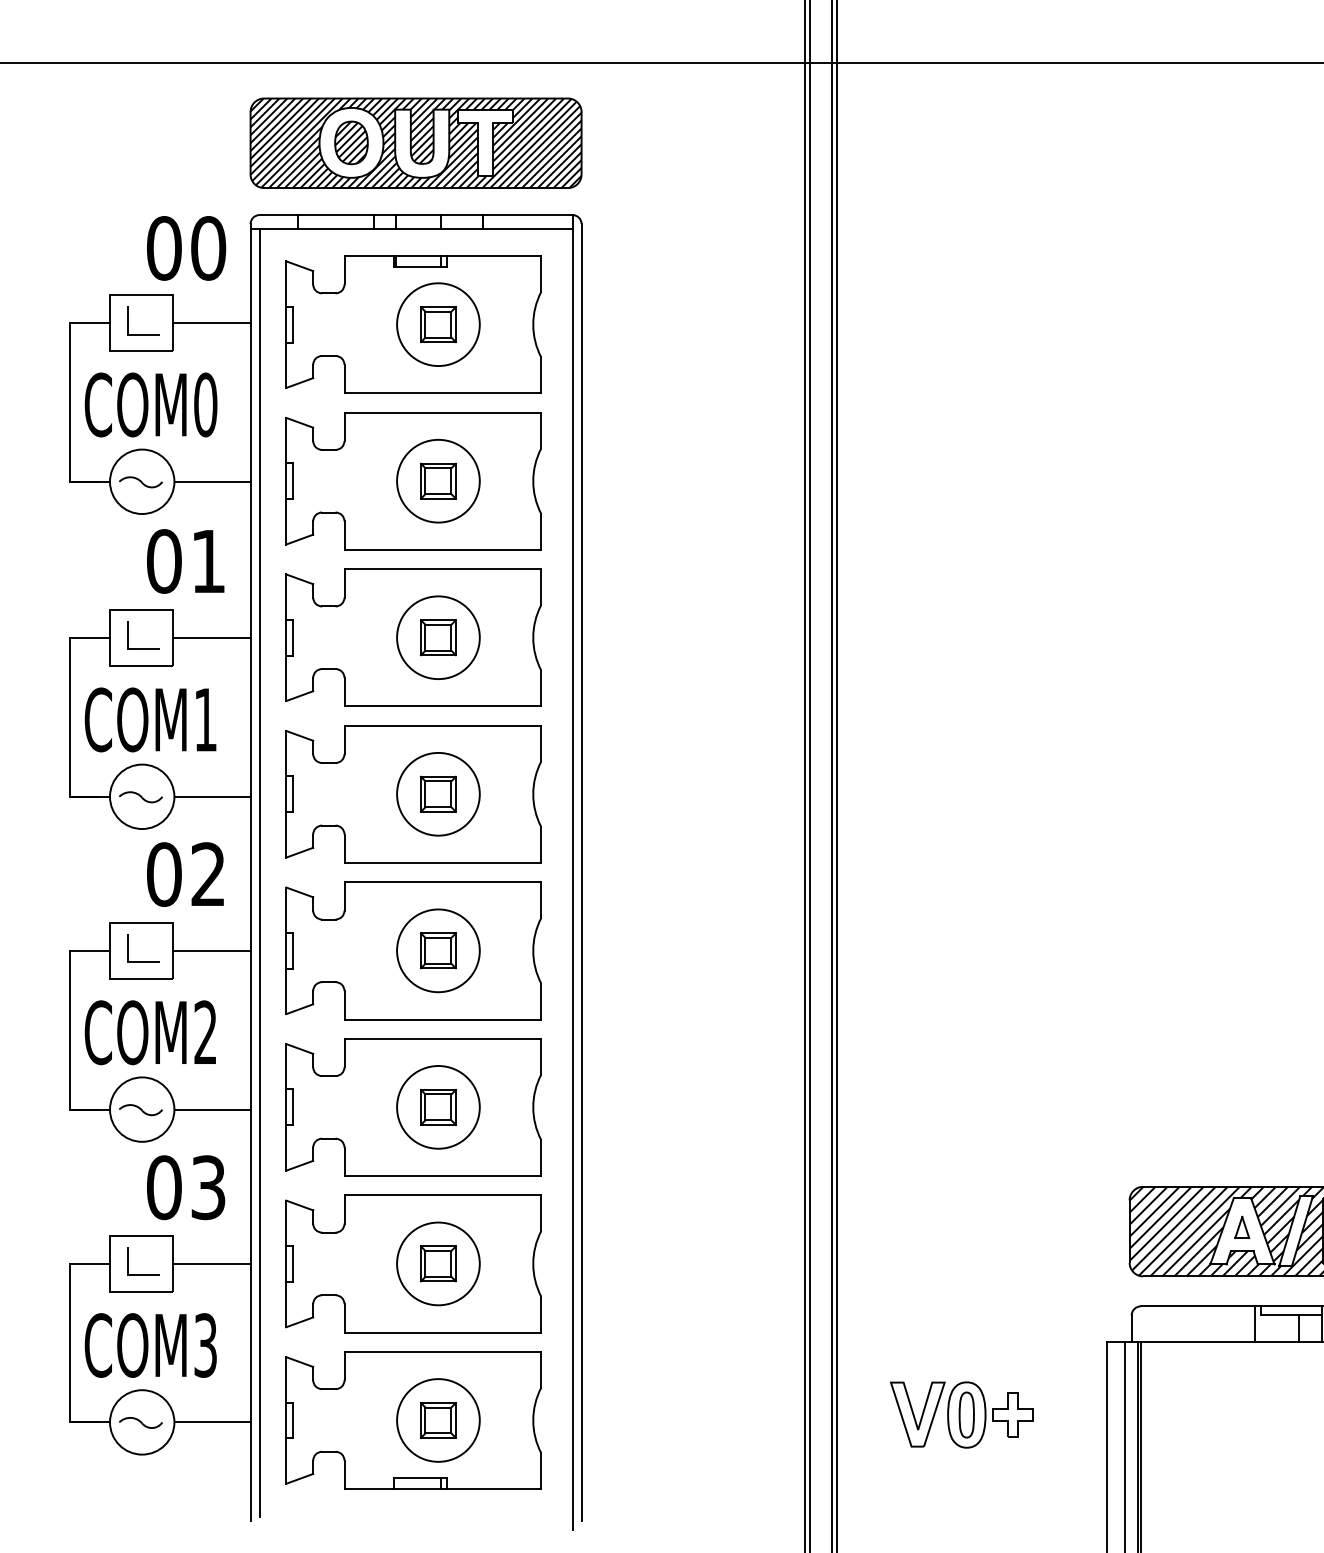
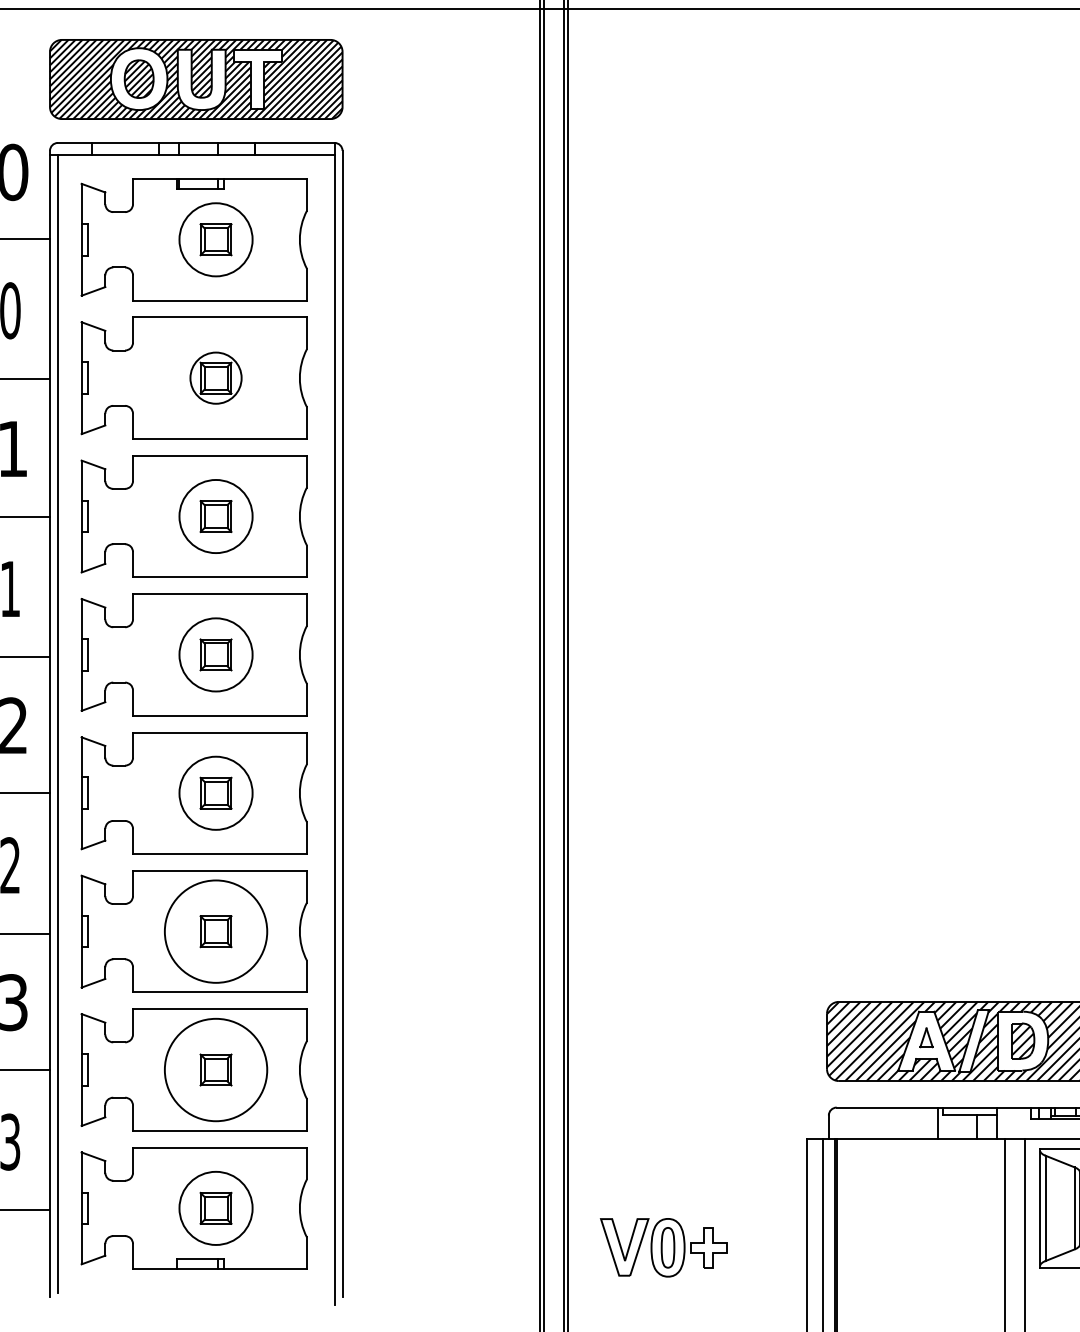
circle: (438, 480) -> (216, 377), size x0.7
circle: (438, 1107) -> (216, 931), size x1.4
circle: (438, 1263) -> (216, 1069), size x1.4
part: (961, 1414) -> (663, 1247), moved

